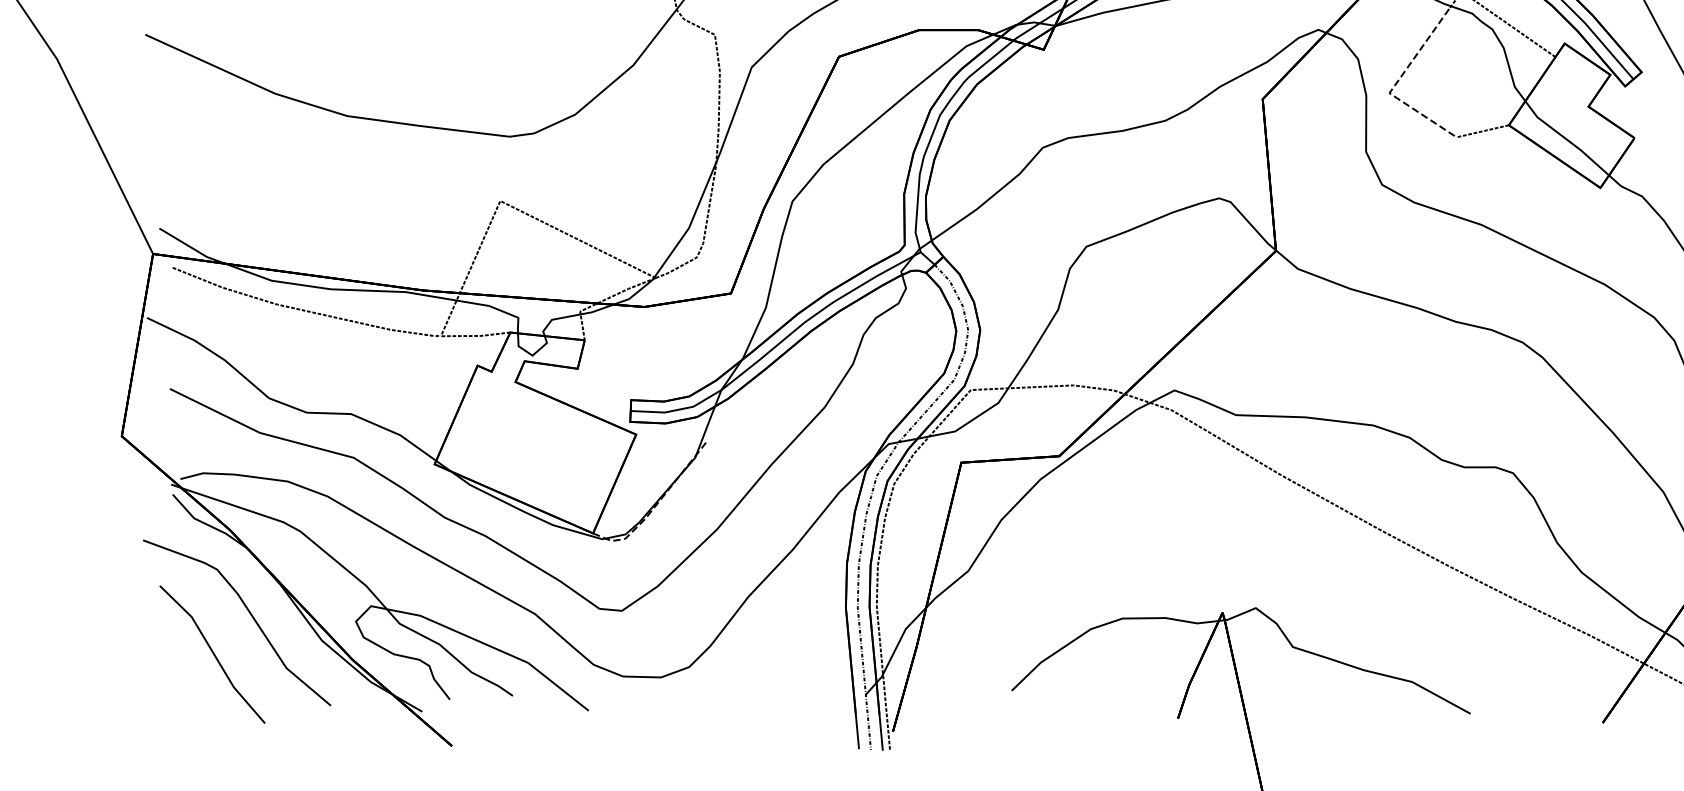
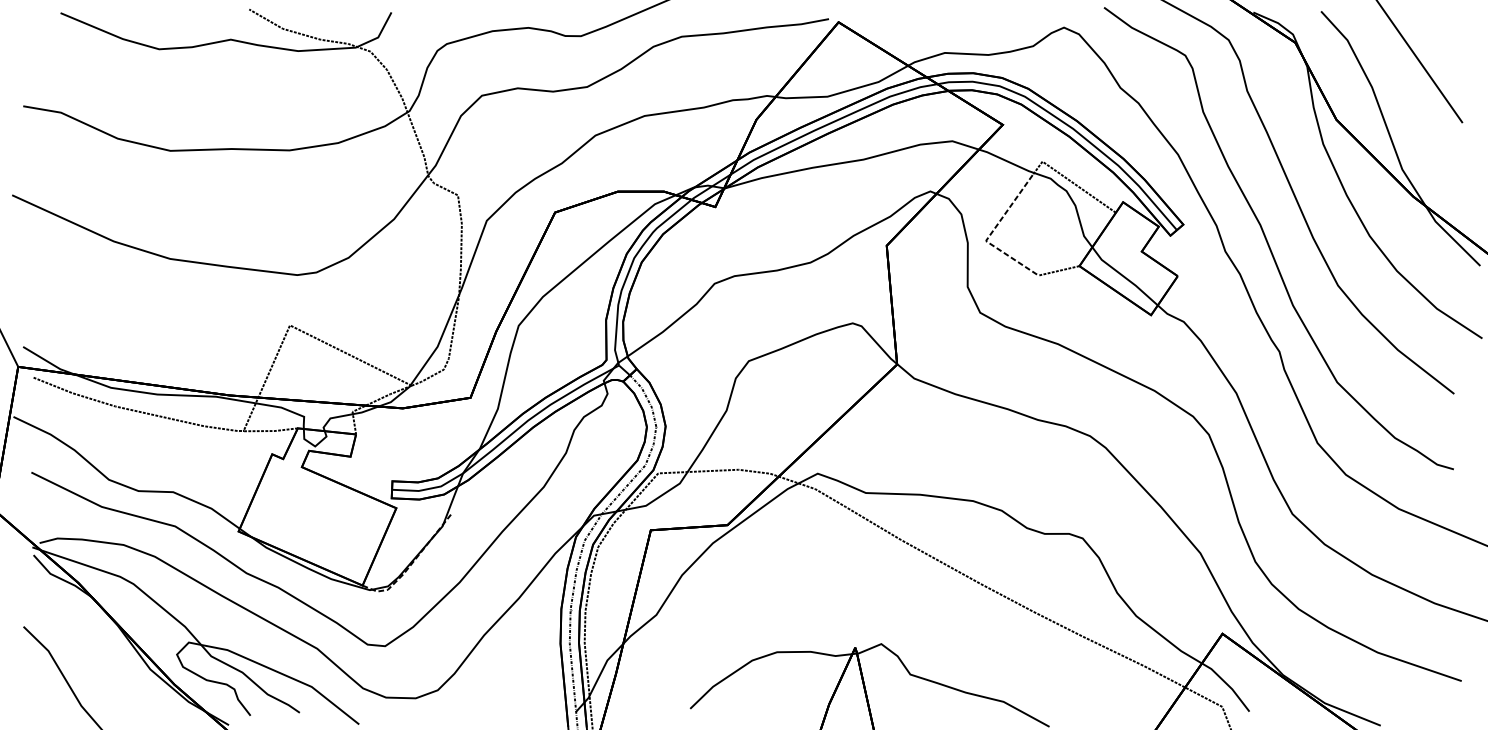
curve: (247, 612) -> (92, 647), removed

